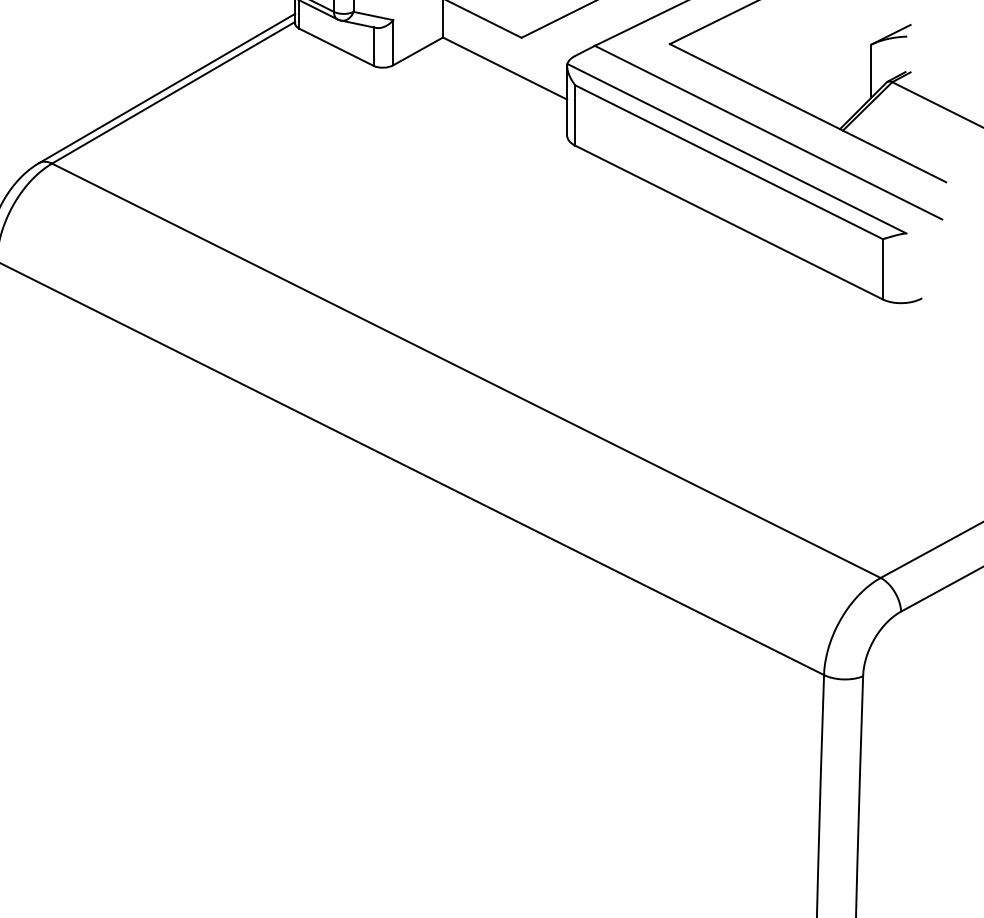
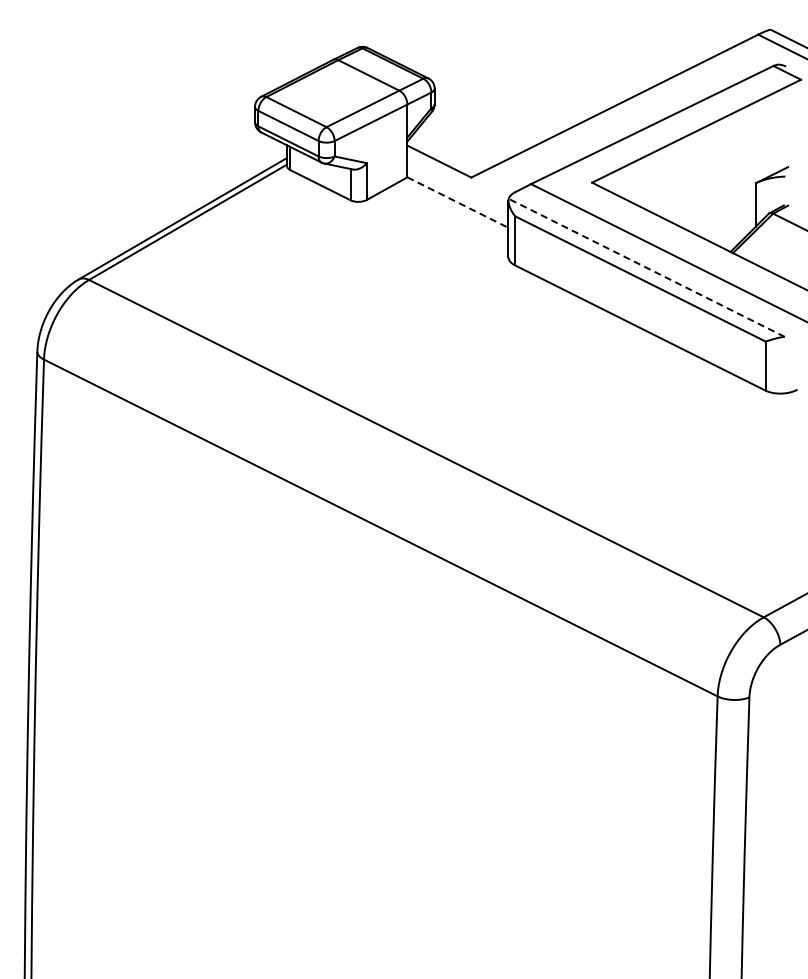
line: (505, 68) -> (458, 202), solid -> dashed
line: (736, 148) -> (646, 267), solid -> dashed

